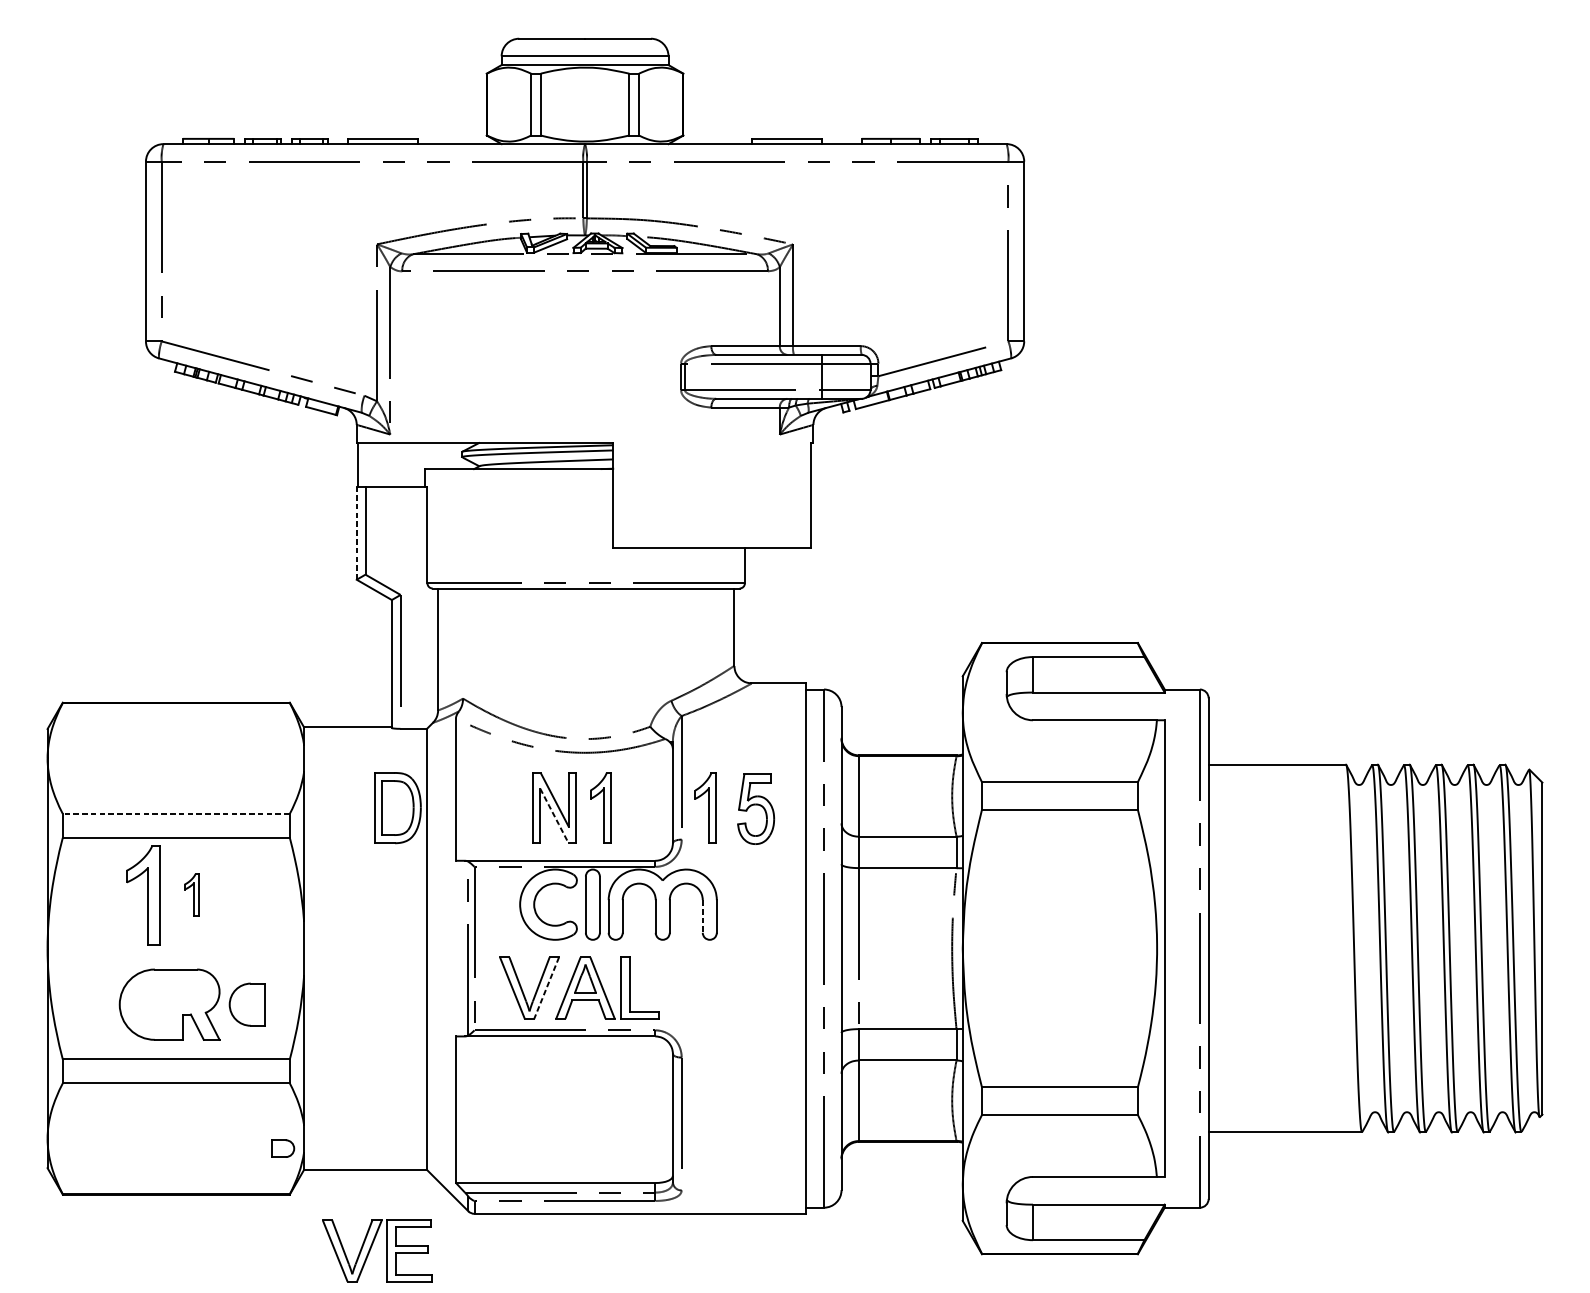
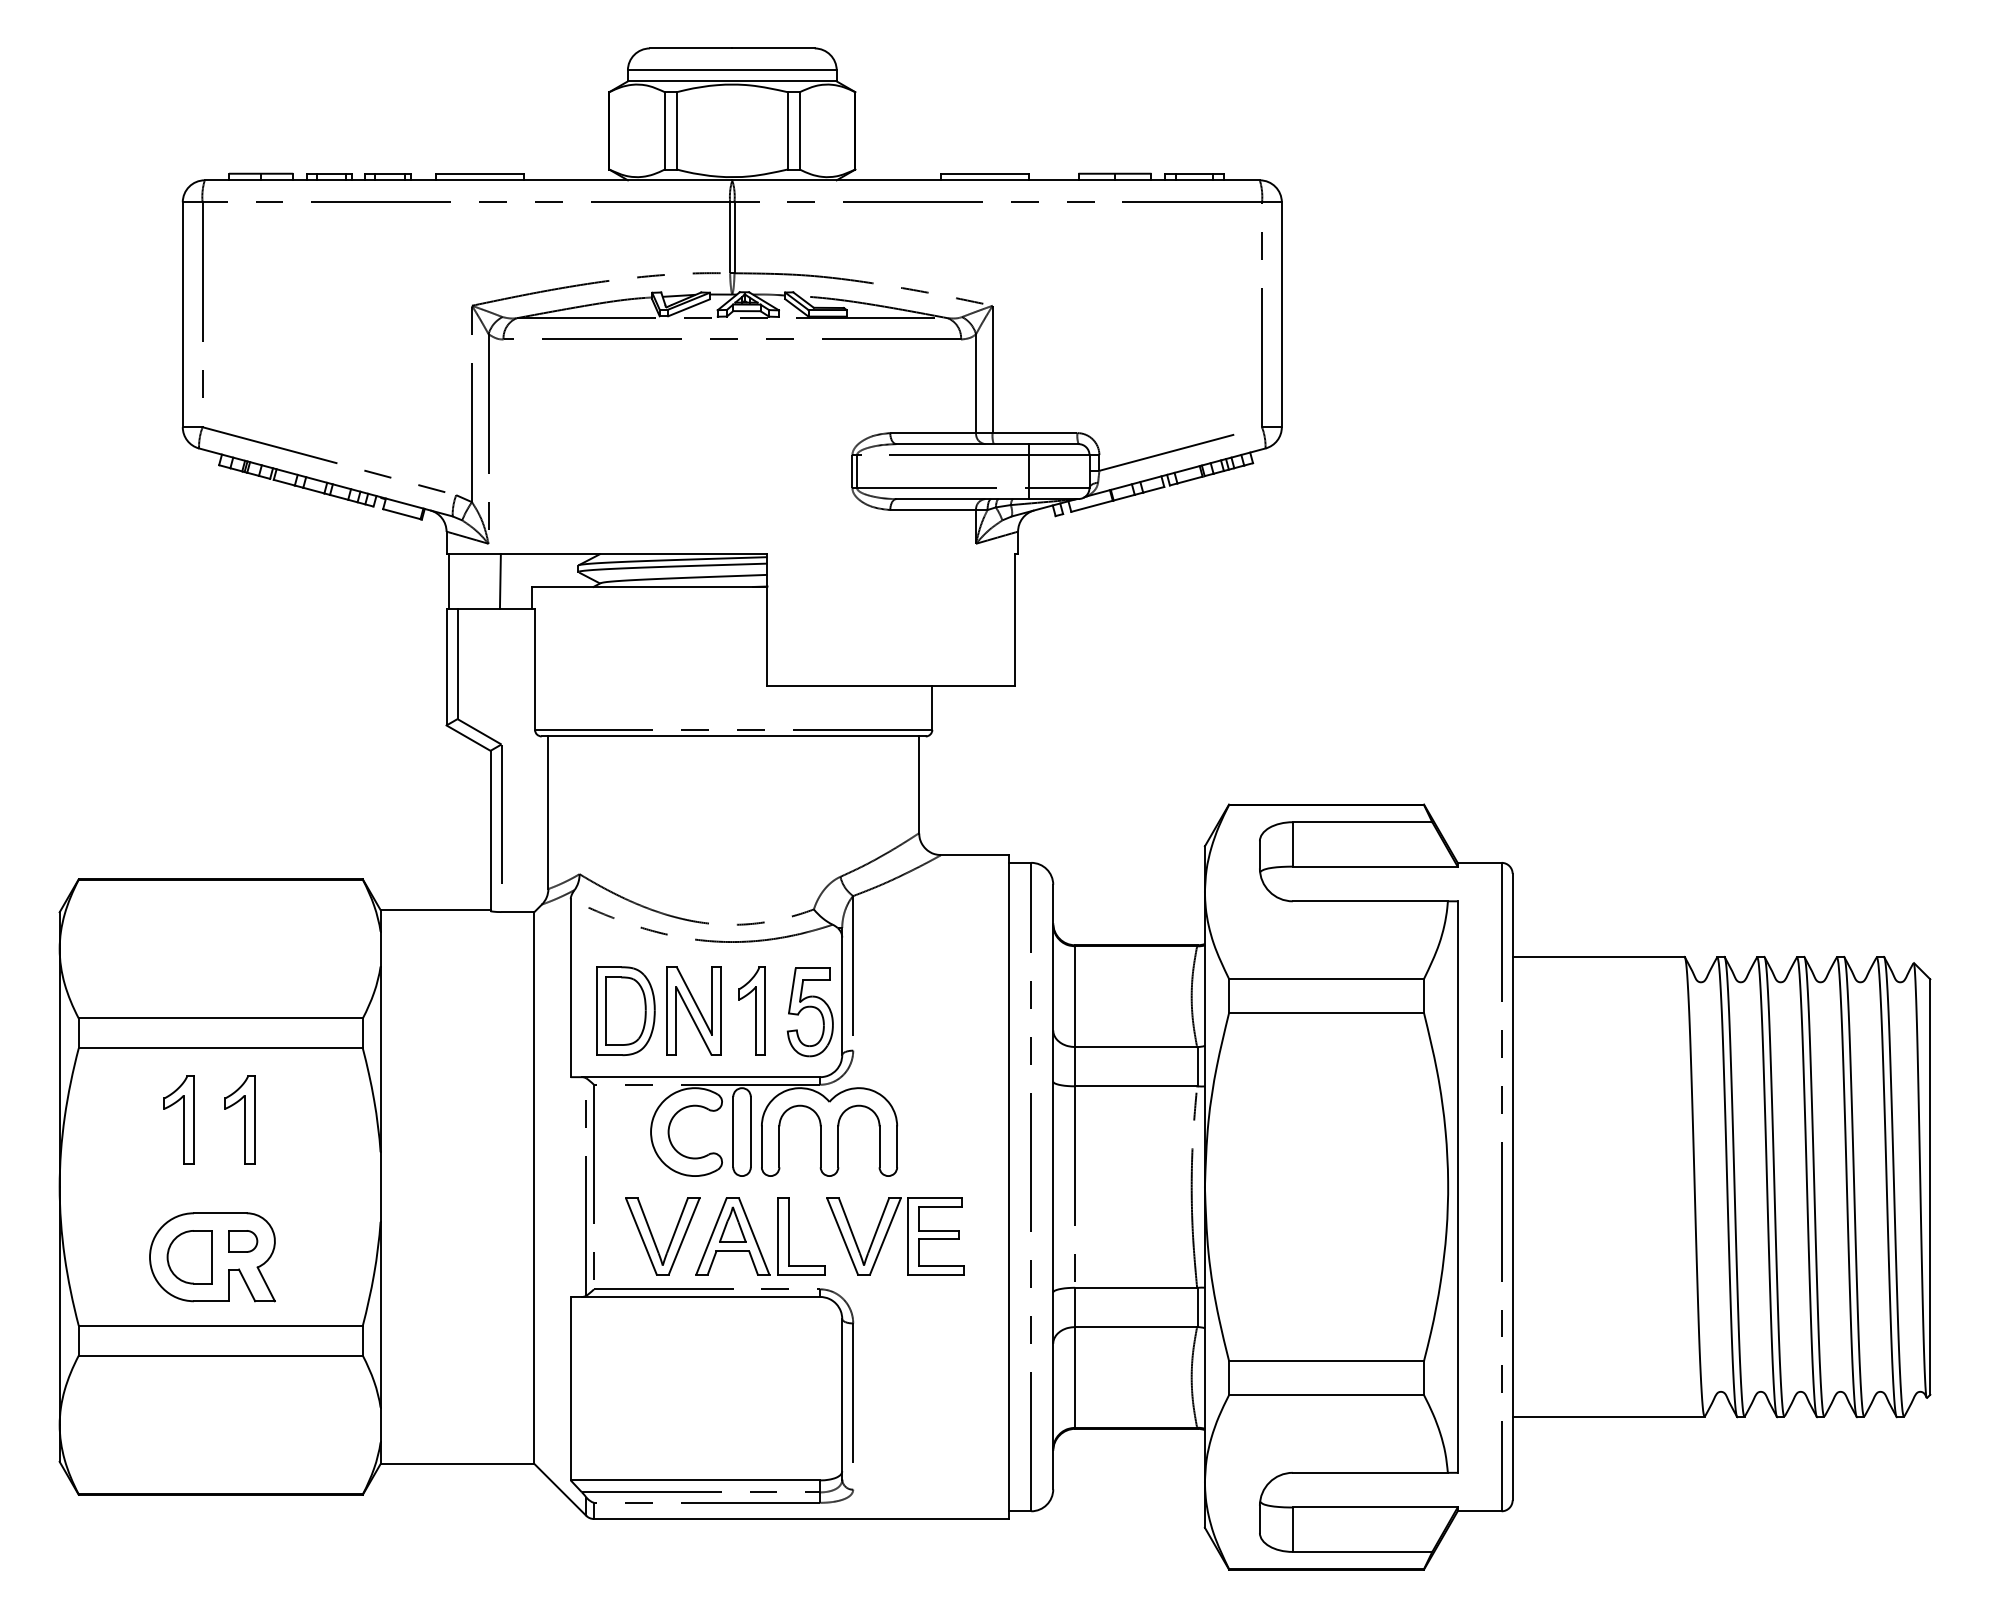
line: (399, 464) -> (499, 581), added
line: (356, 532) -> (446, 666), dashed -> solid
part: (705, 807) -> (882, 1010), removed
part: (397, 808) -> (625, 1011), moved
part: (755, 809) -> (809, 1012), moved
line: (176, 813) -> (220, 1018), dashed -> solid
line: (554, 815) -> (693, 1020), dashed -> solid
part: (142, 894) -> (178, 1119), size x0.71
part: (191, 894) -> (239, 1119), size x1.67
line: (702, 916) -> (879, 1147), dashed -> solid
line: (546, 988) -> (684, 1236), dashed -> solid
part: (247, 1004) -> (189, 1257), moved
part: (283, 1148) -> (243, 1241), moved
part: (371, 1249) -> (887, 1234), moved

